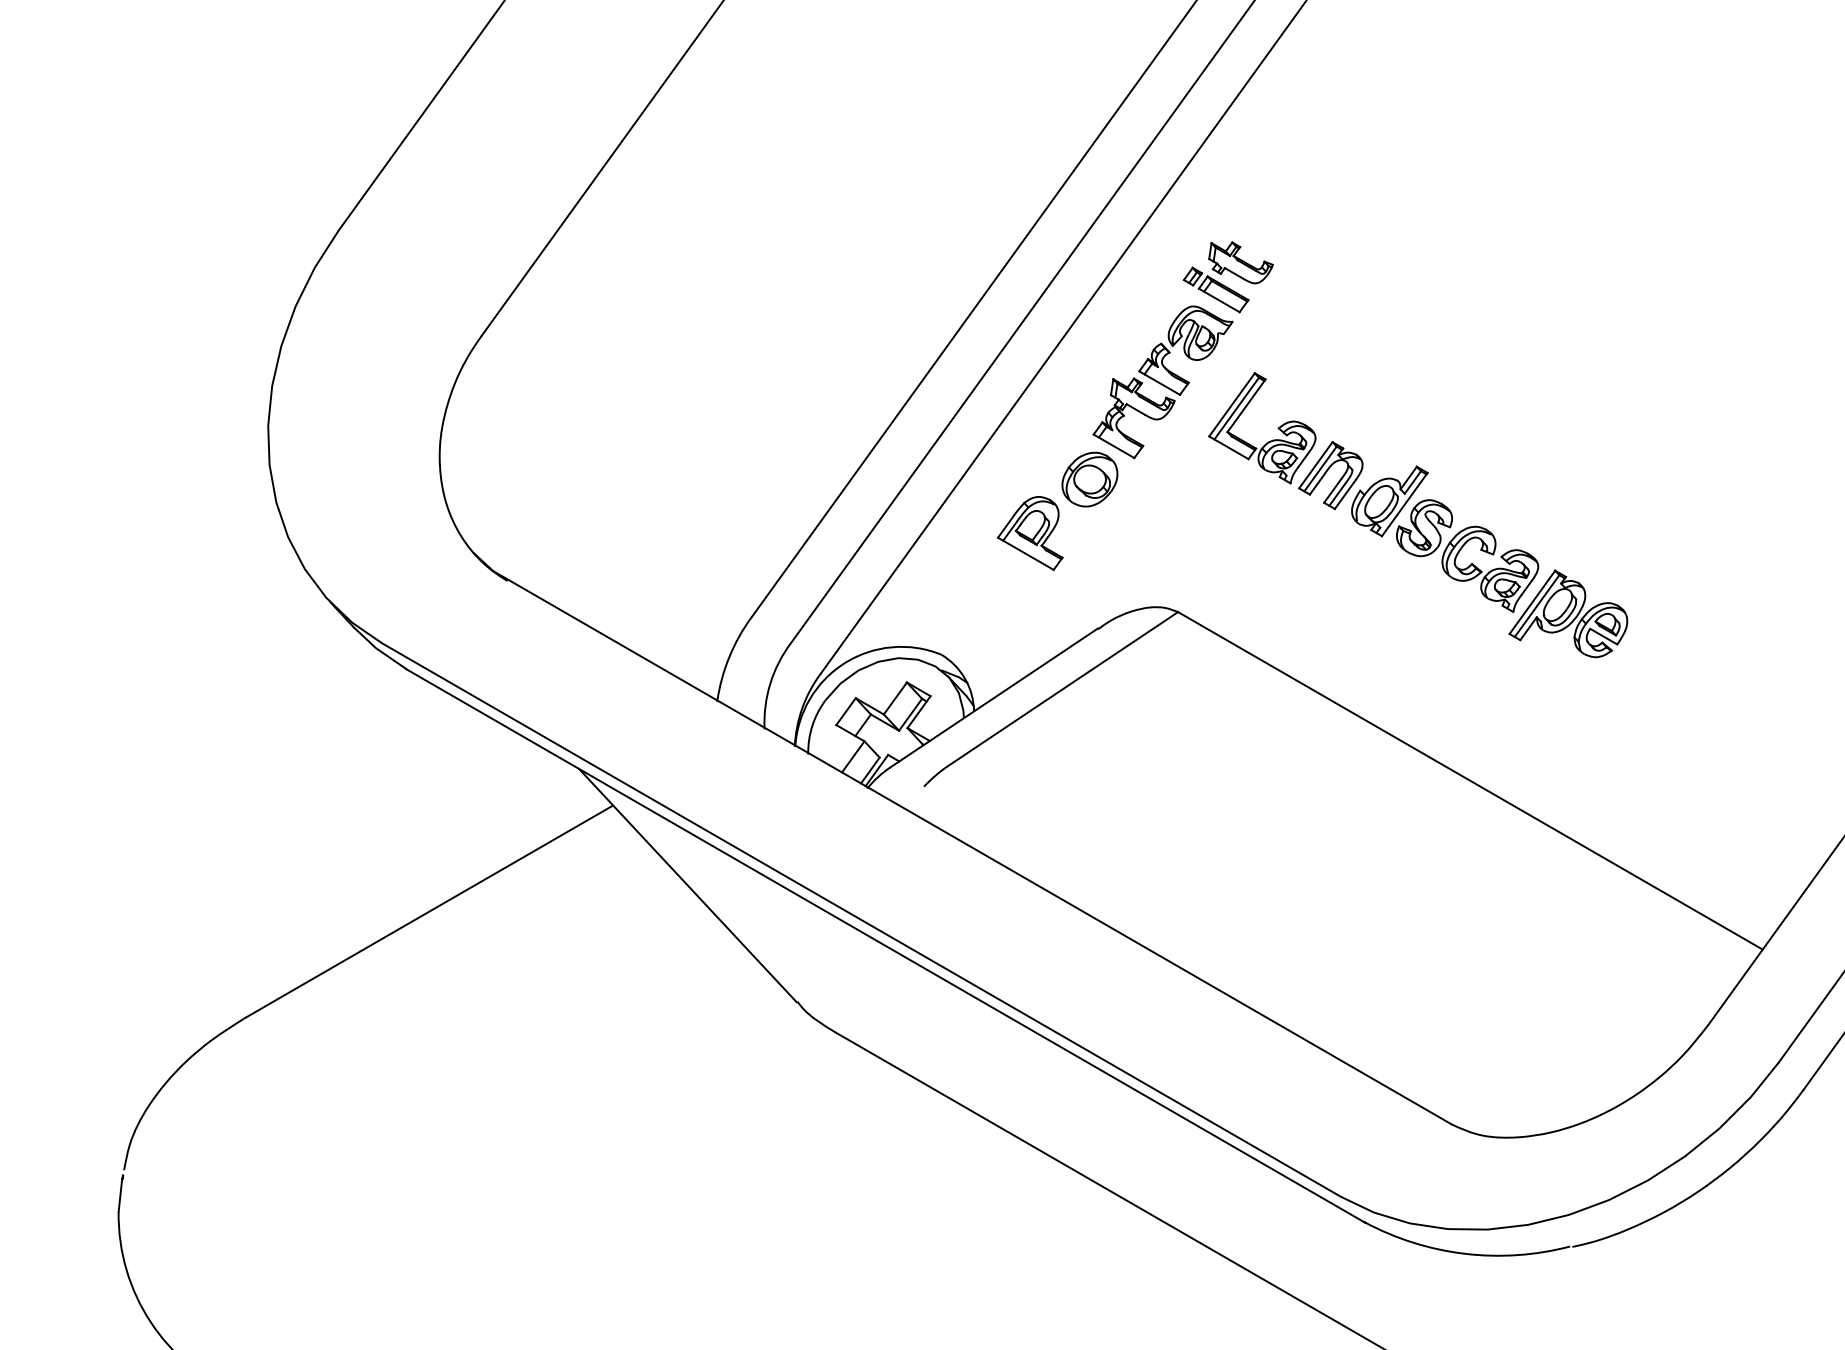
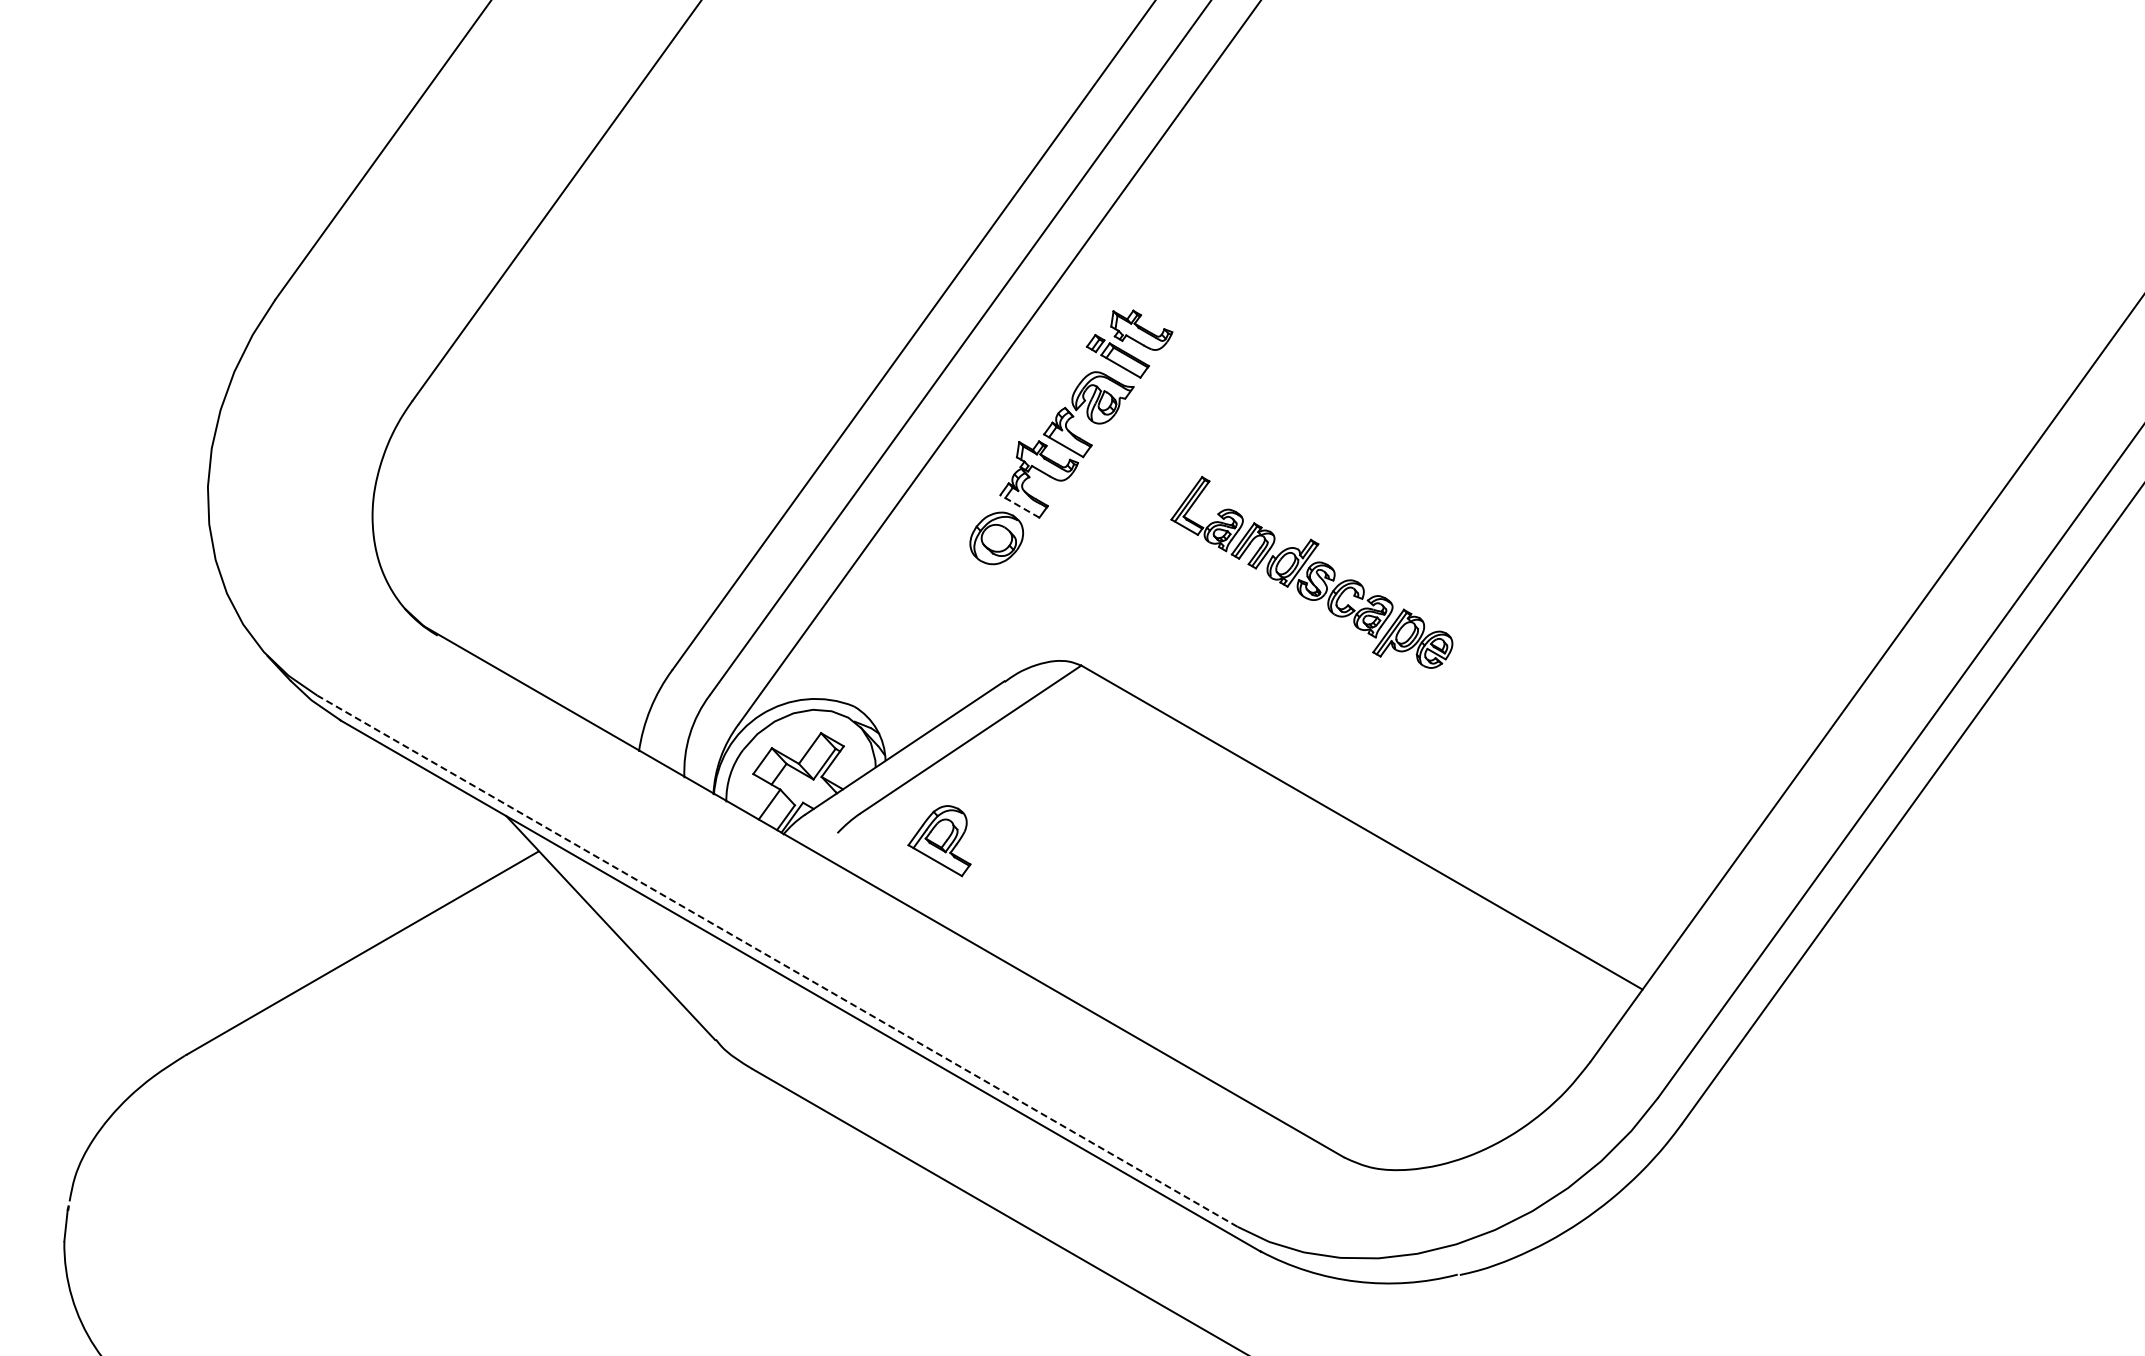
line: (1113, 446) -> (1019, 506), solid -> dashed
part: (1417, 515) -> (1311, 572), size x0.7
part: (1030, 533) -> (939, 841), moved
line: (860, 919) -> (776, 960), solid -> dashed

